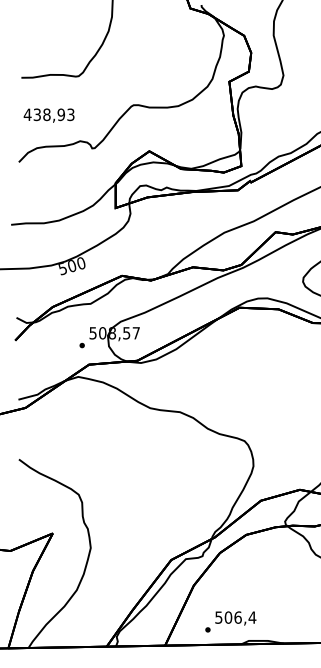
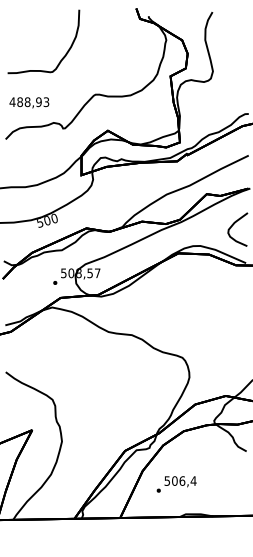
text: (36, 113) -> (19, 101), 438,93 -> 488,93
text: (230, 622) -> (176, 484), moved

